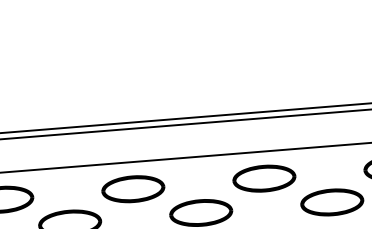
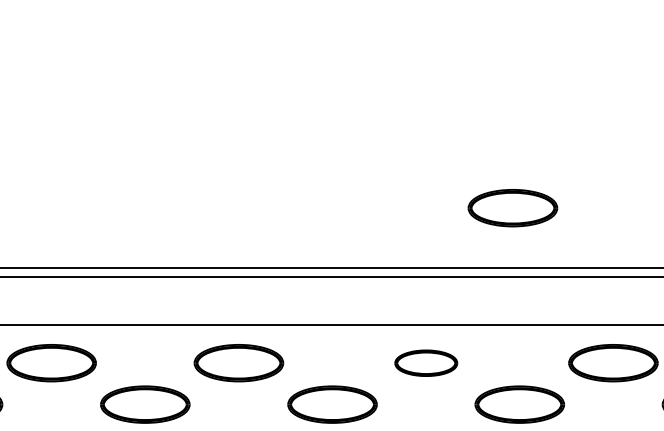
part: (316, 65) -> (512, 208), added
part: (264, 178) -> (426, 363), size x0.7

